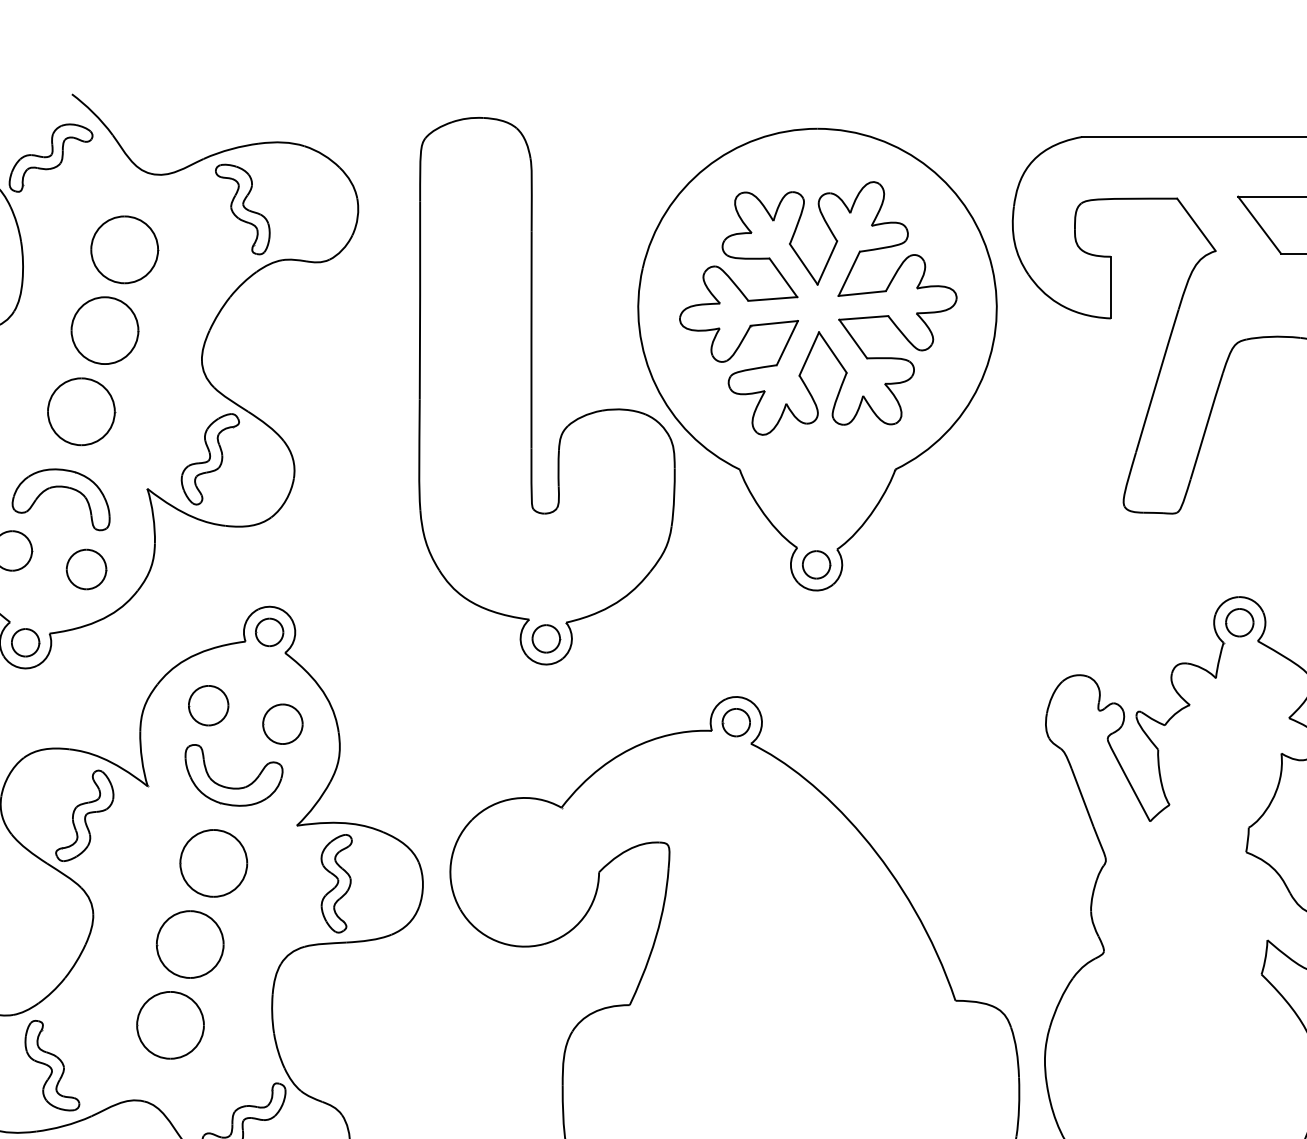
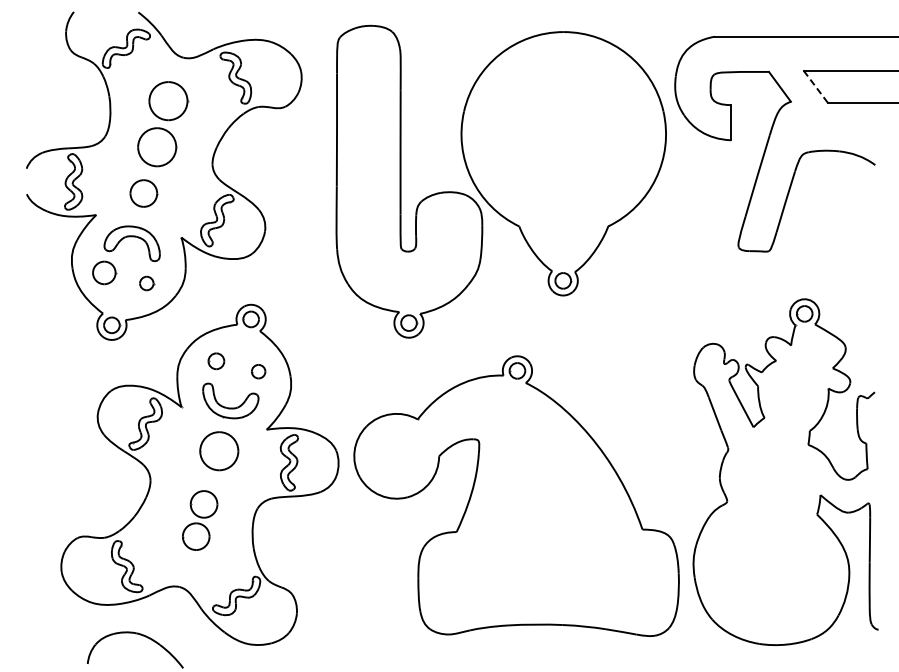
line: (1260, 225) -> (816, 87), solid -> dashed
part: (818, 308) -> (564, 134), removed
part: (80, 411) -> (143, 193), size x0.7
part: (86, 569) -> (146, 283), size x0.6
part: (208, 706) -> (216, 361), size x0.7
part: (282, 723) -> (258, 371), size x0.6
part: (179, 984) -> (199, 520), size x0.7

